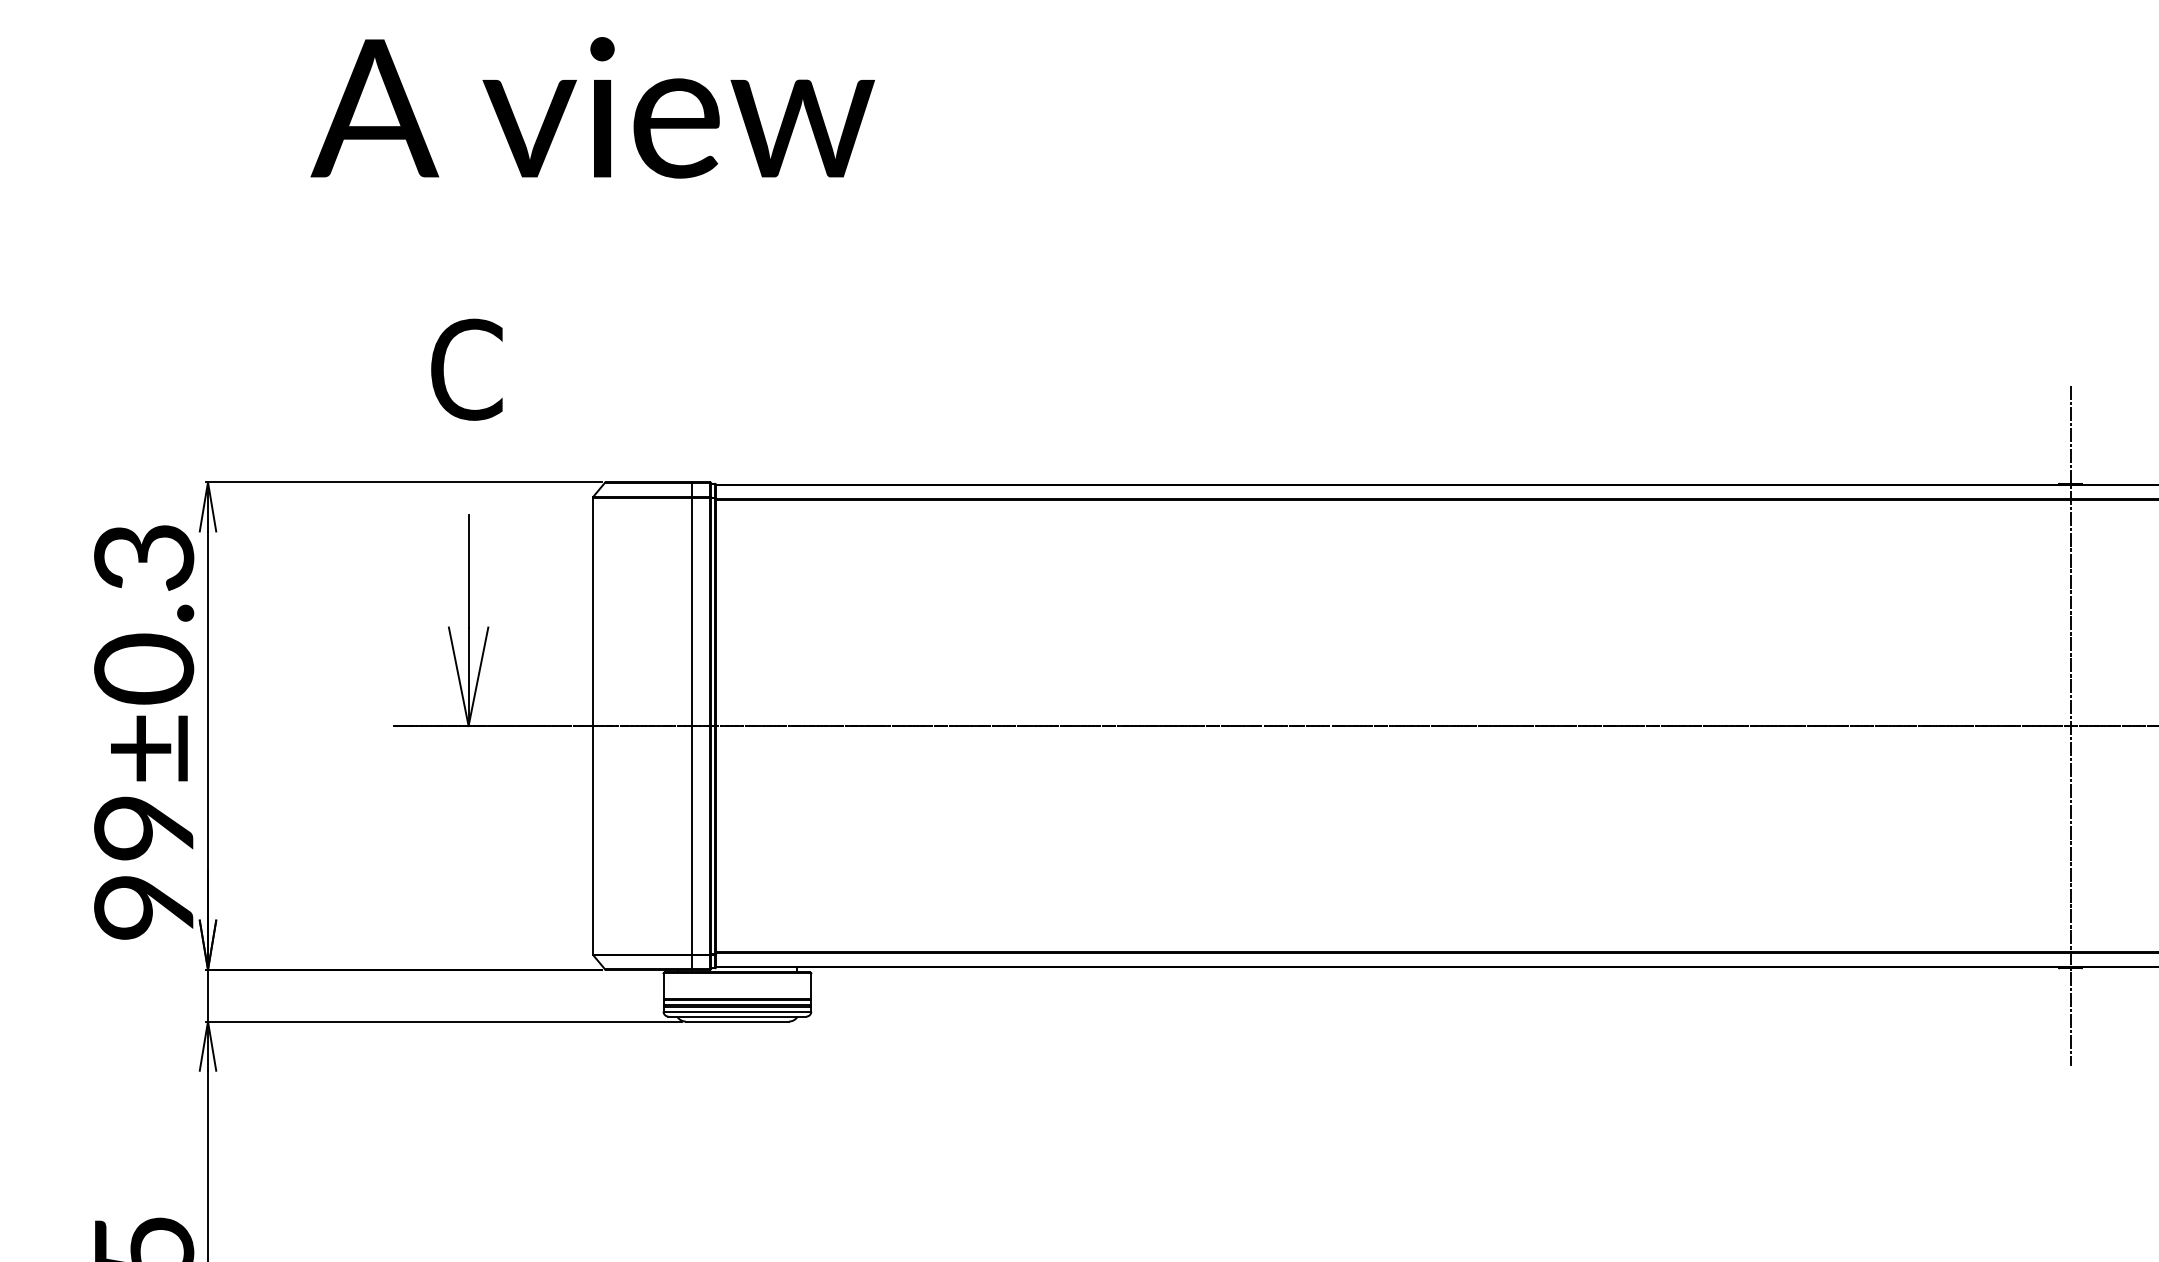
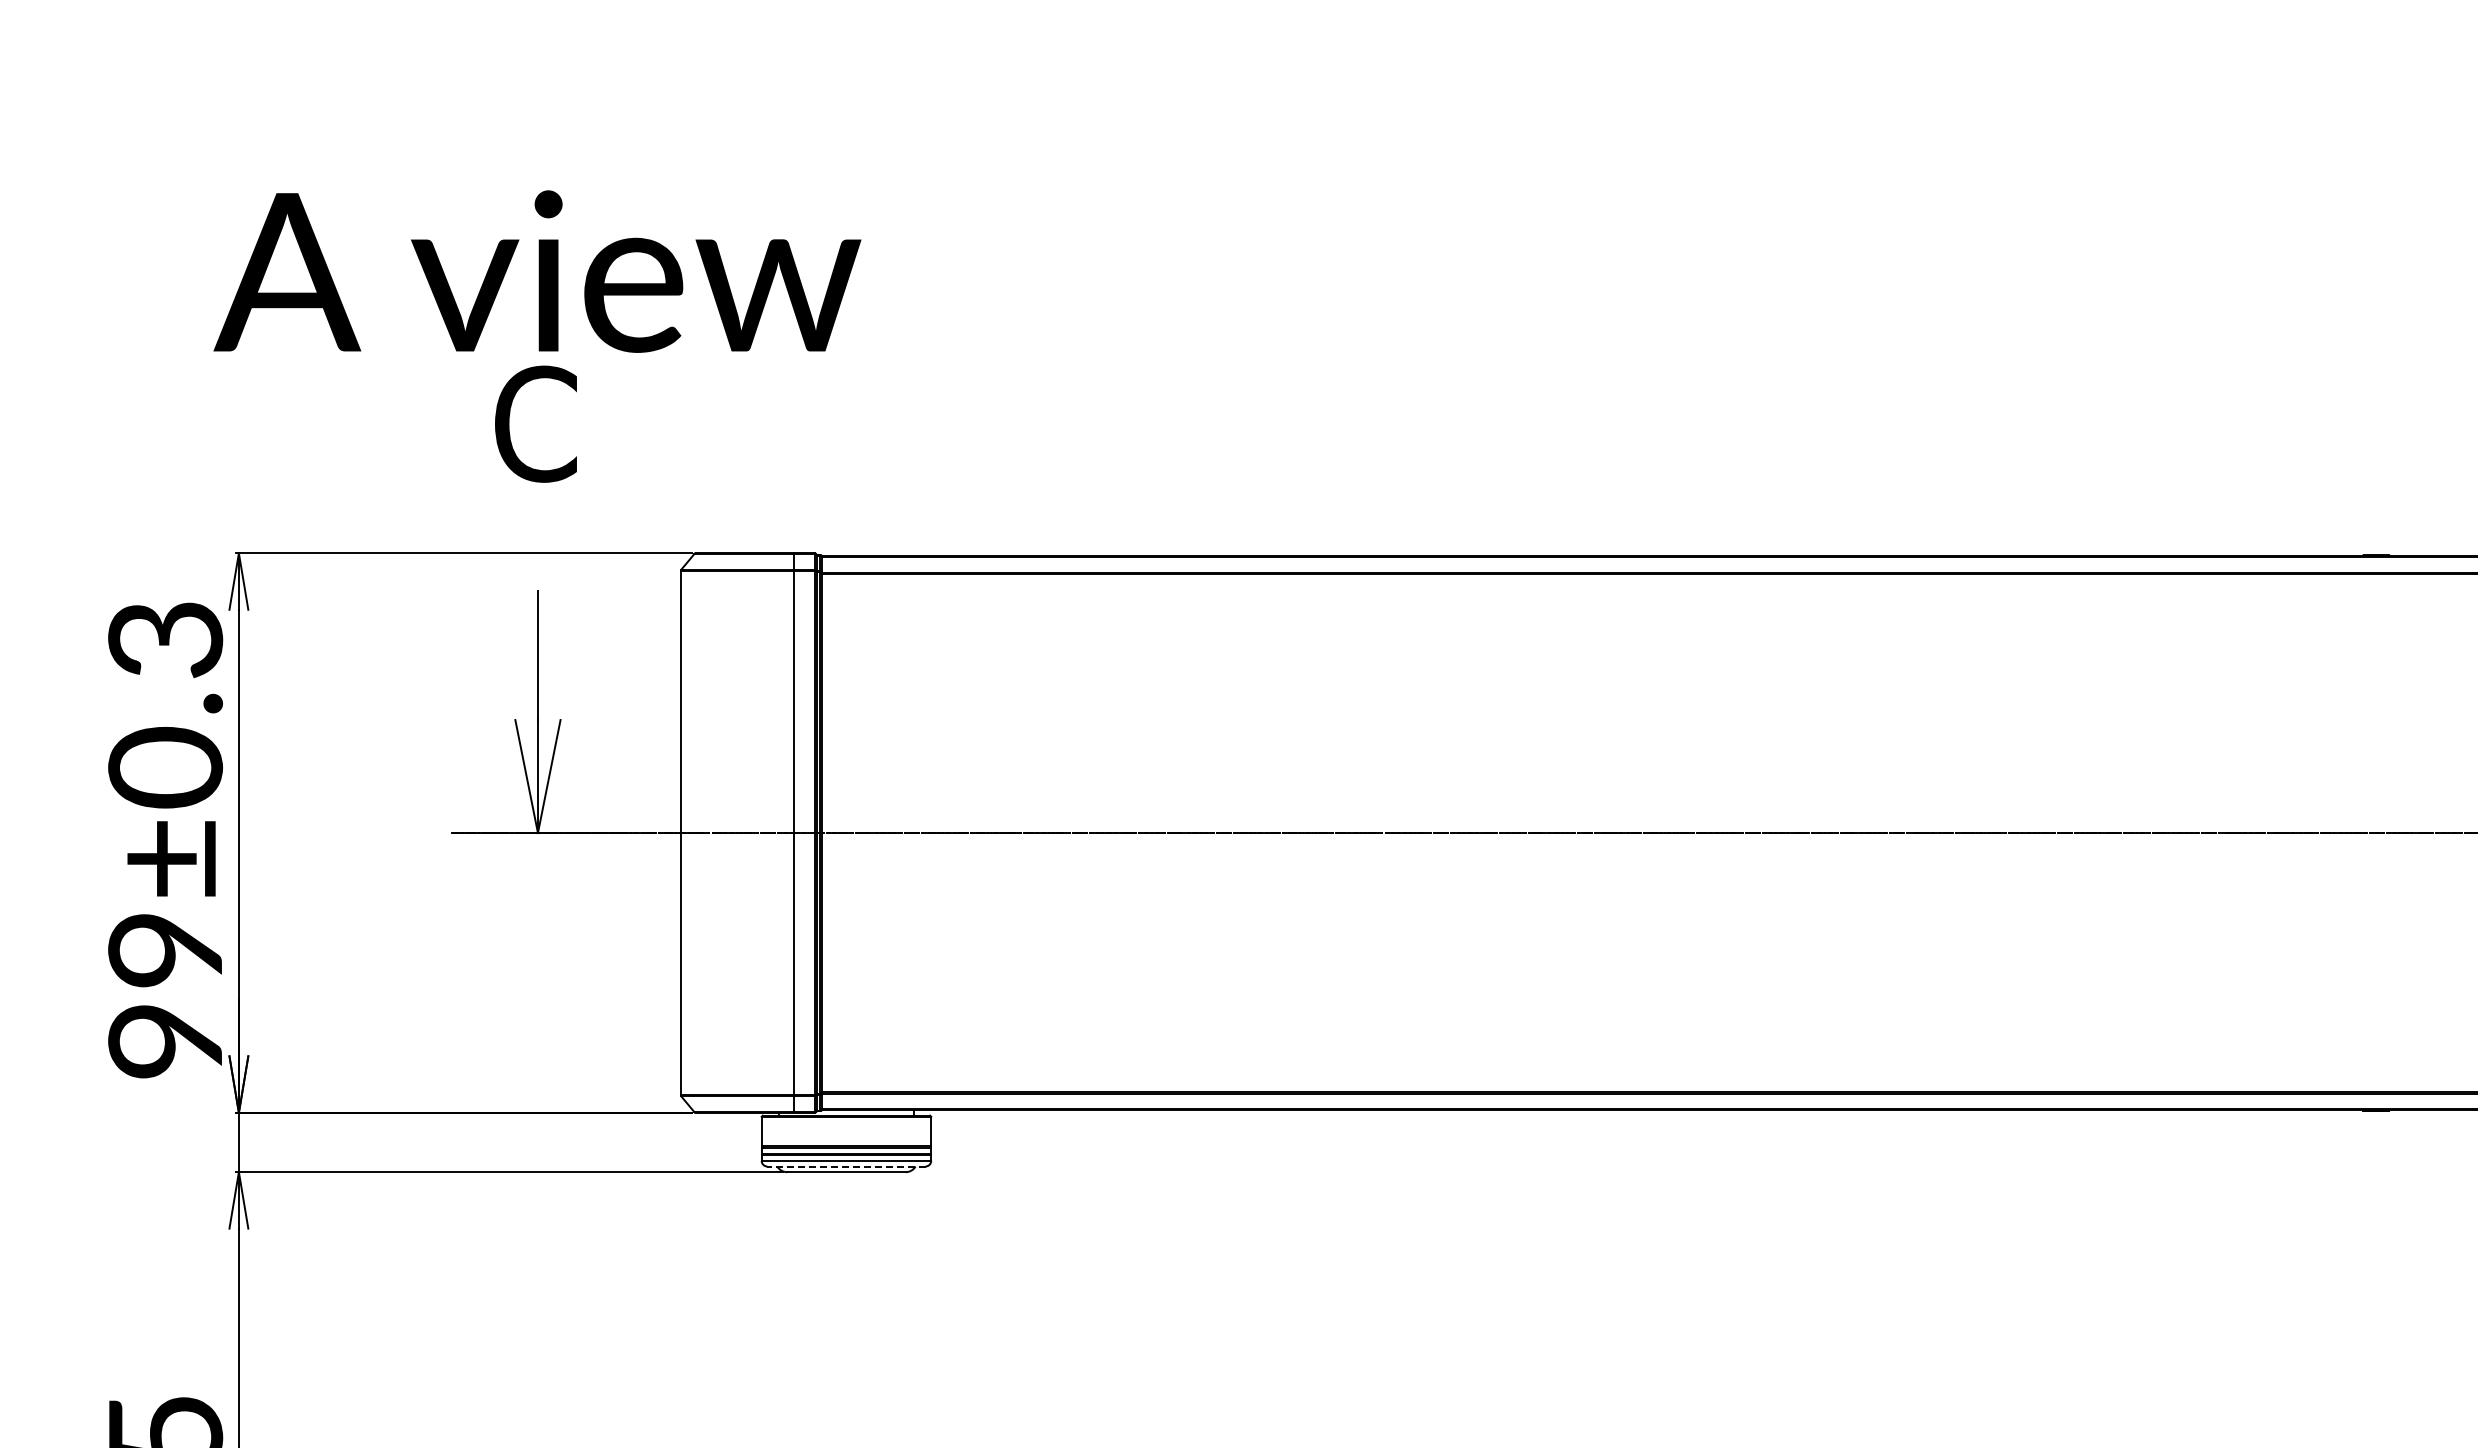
text: (592, 107) -> (537, 271), moved
line: (2070, 726) -> (2376, 833), removed
line: (736, 1016) -> (845, 1166), solid -> dashed

